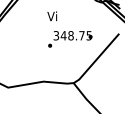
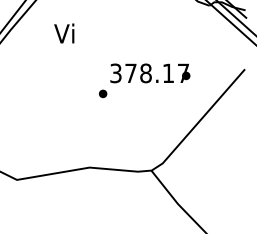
text: (52, 16) -> (64, 33), moved
text: (75, 35) -> (155, 72), 348.75 -> 378.17

